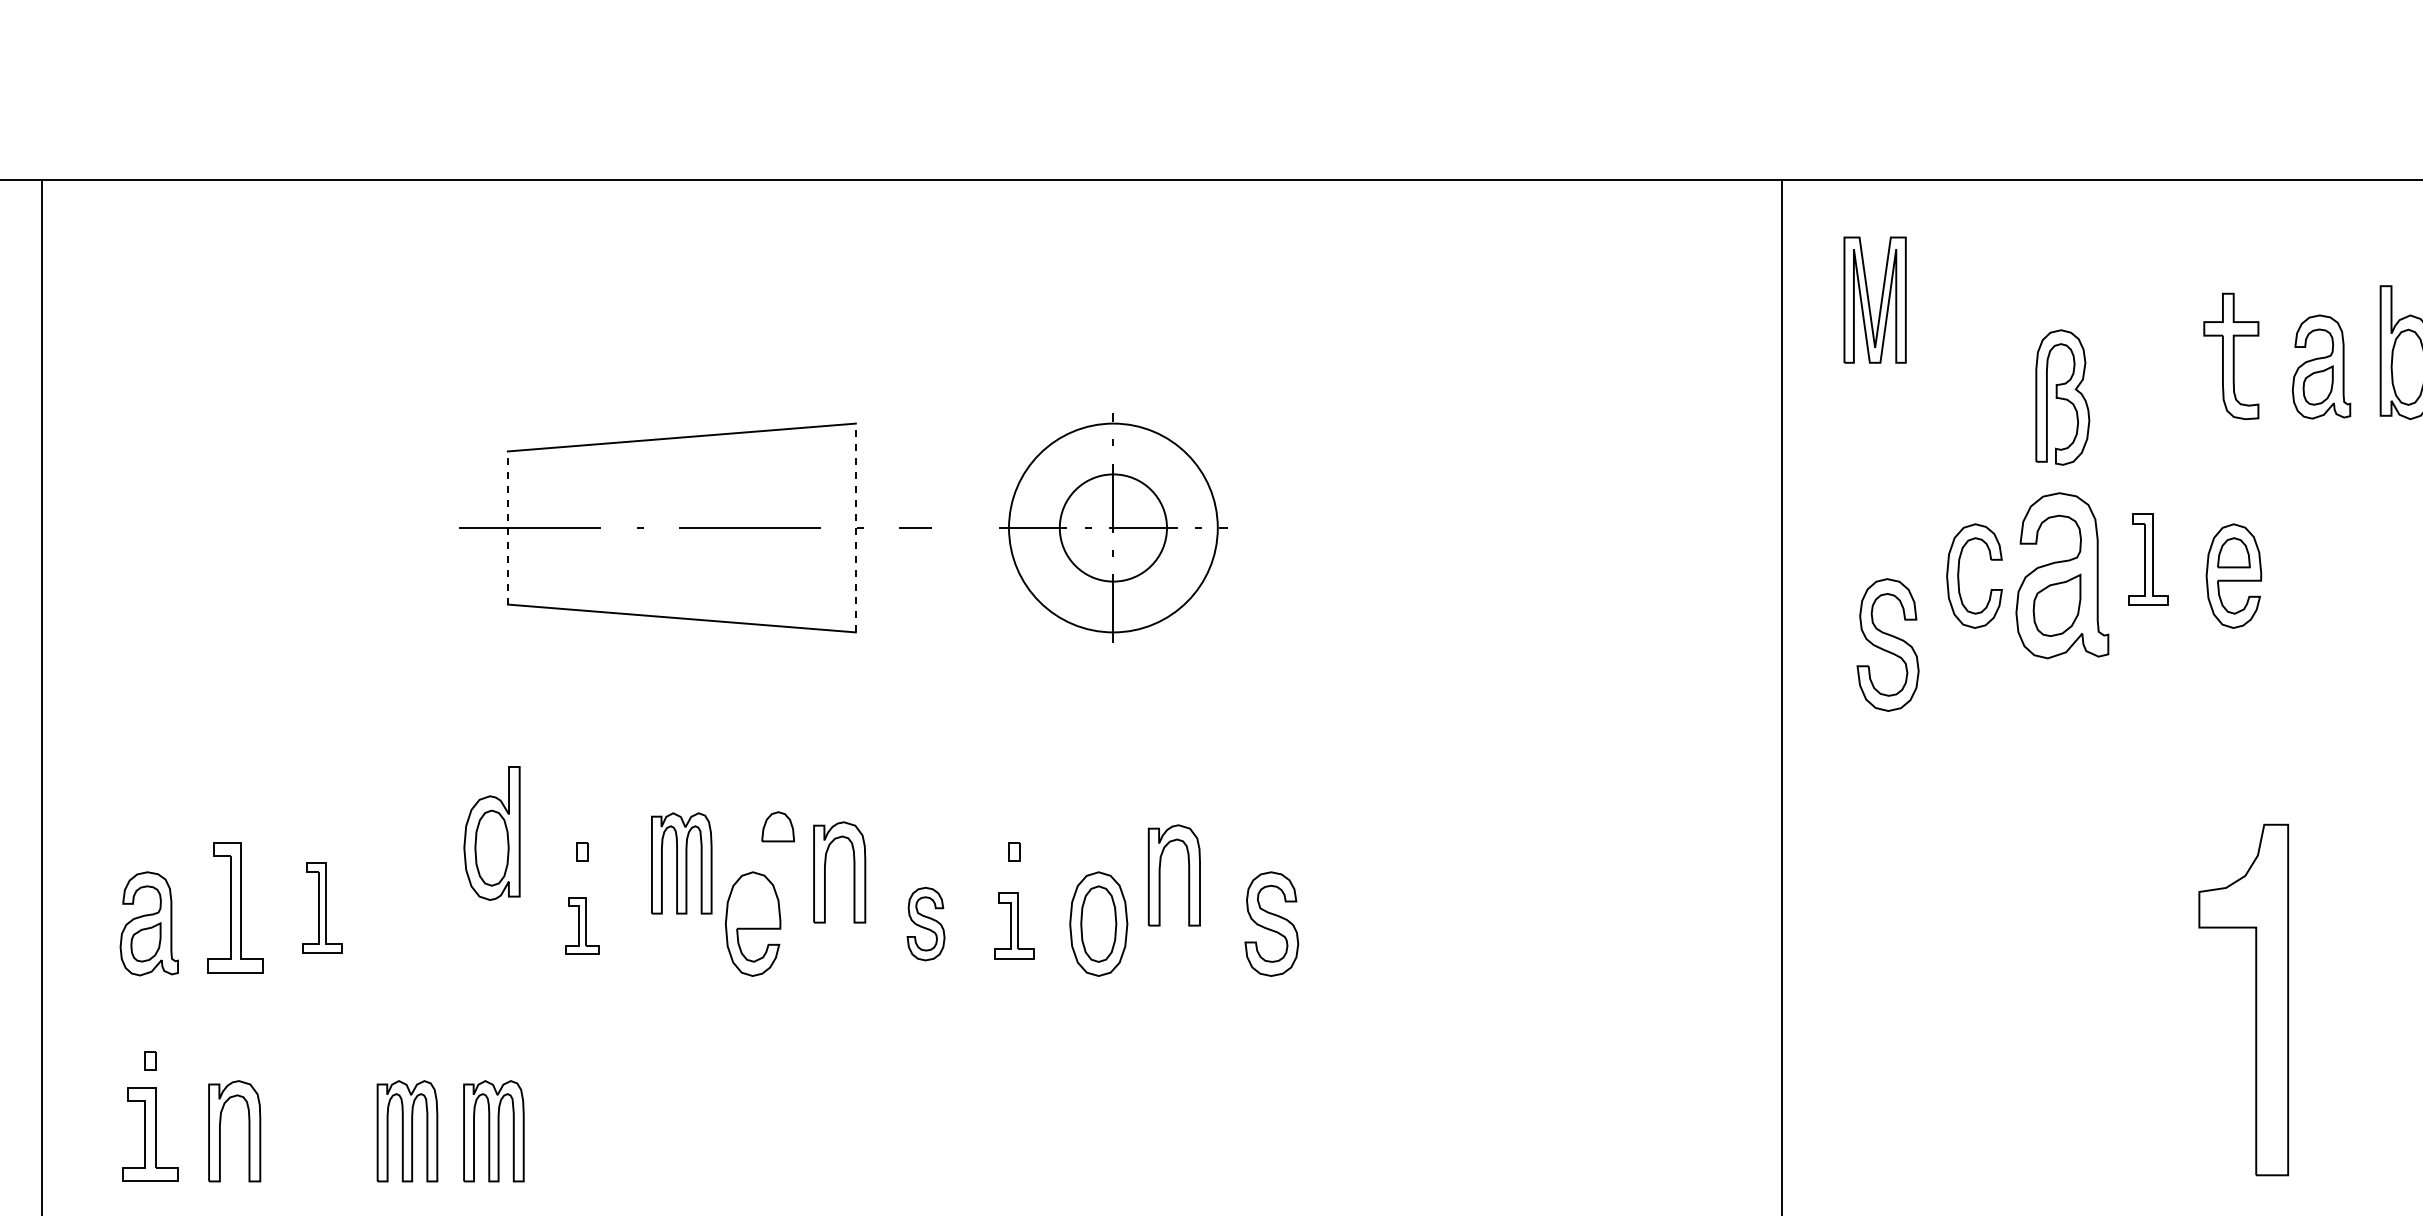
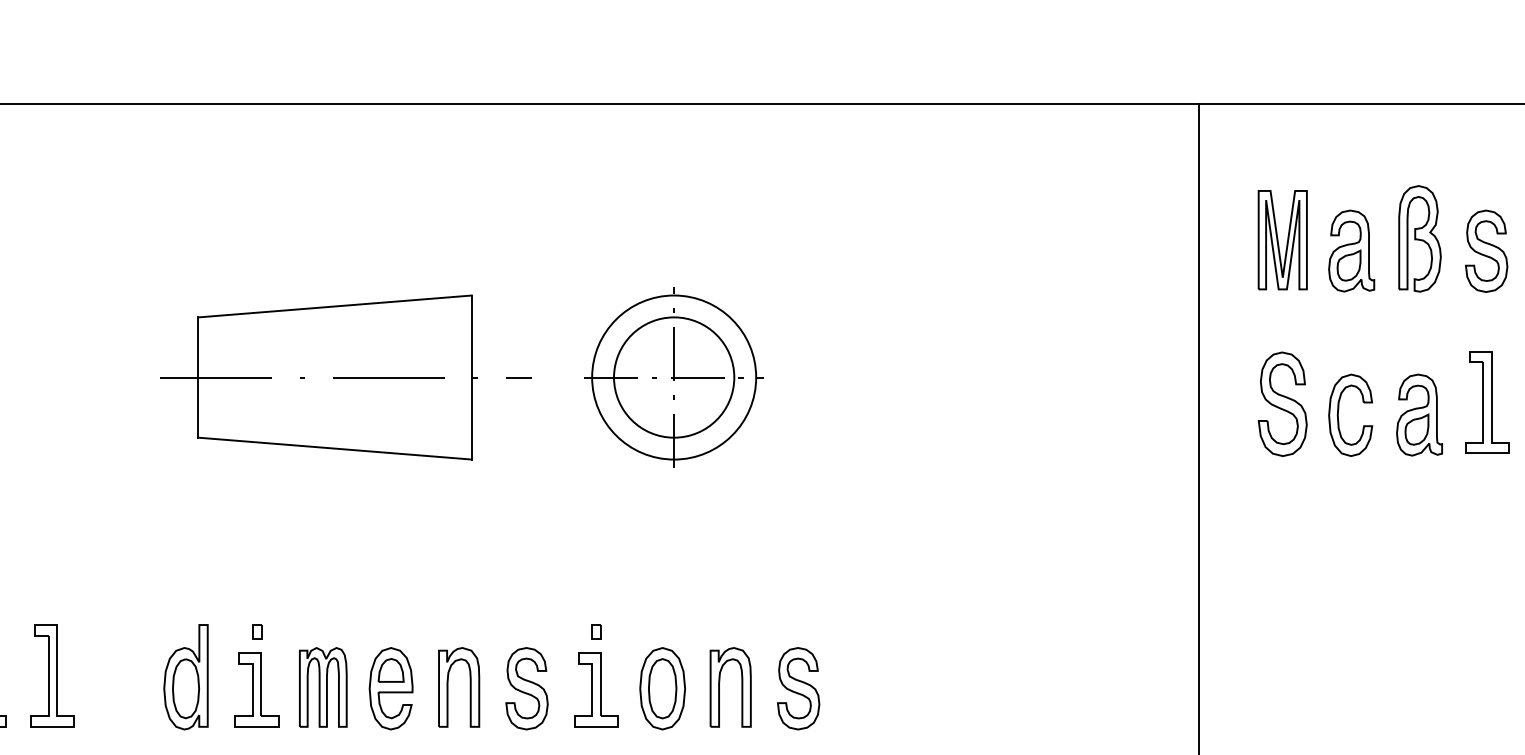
part: (1874, 299) -> (1282, 239), moved
part: (1975, 366) -> (1351, 250), added
part: (2147, 367) -> (1486, 251), added
part: (2062, 397) -> (1419, 238), moved
line: (855, 527) -> (471, 377), dashed -> solid
circle: (1112, 527) -> (673, 377), size x1.43
line: (507, 528) -> (198, 377), dashed -> solid
part: (2148, 559) -> (1487, 402), size x1.43
part: (2061, 575) -> (1418, 414), size x0.62
part: (1887, 644) -> (1282, 403), moved
part: (778, 826) -> (391, 670), moved
part: (491, 833) -> (185, 677), moved
part: (681, 863) -> (323, 687), moved
part: (825, 872) -> (447, 687), moved
part: (1160, 875) -> (719, 687), moved
part: (322, 907) -> (52, 675), size x1.43
part: (925, 923) -> (526, 688), size x1.43
part: (582, 925) -> (257, 689), size x1.67
part: (1014, 925) -> (596, 689), size x1.43

